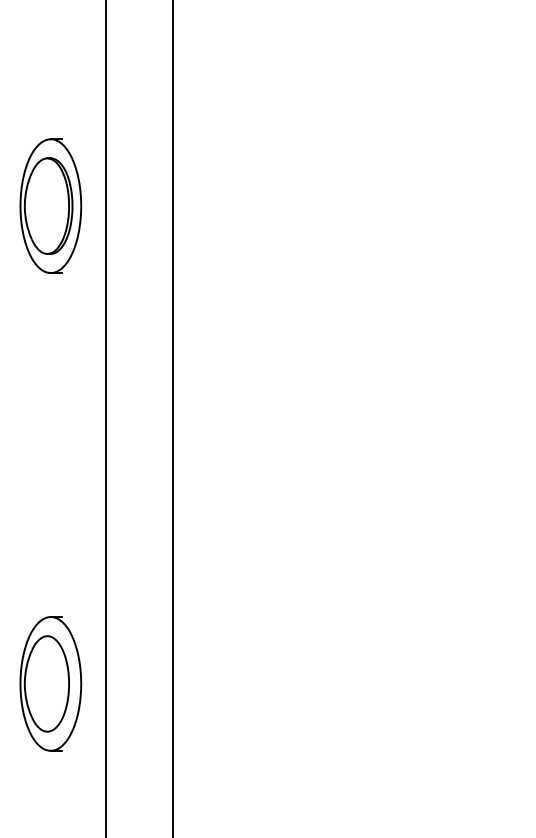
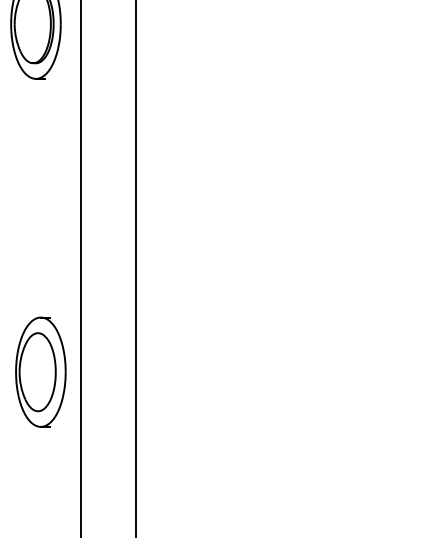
part: (50, 683) -> (40, 371), moved

